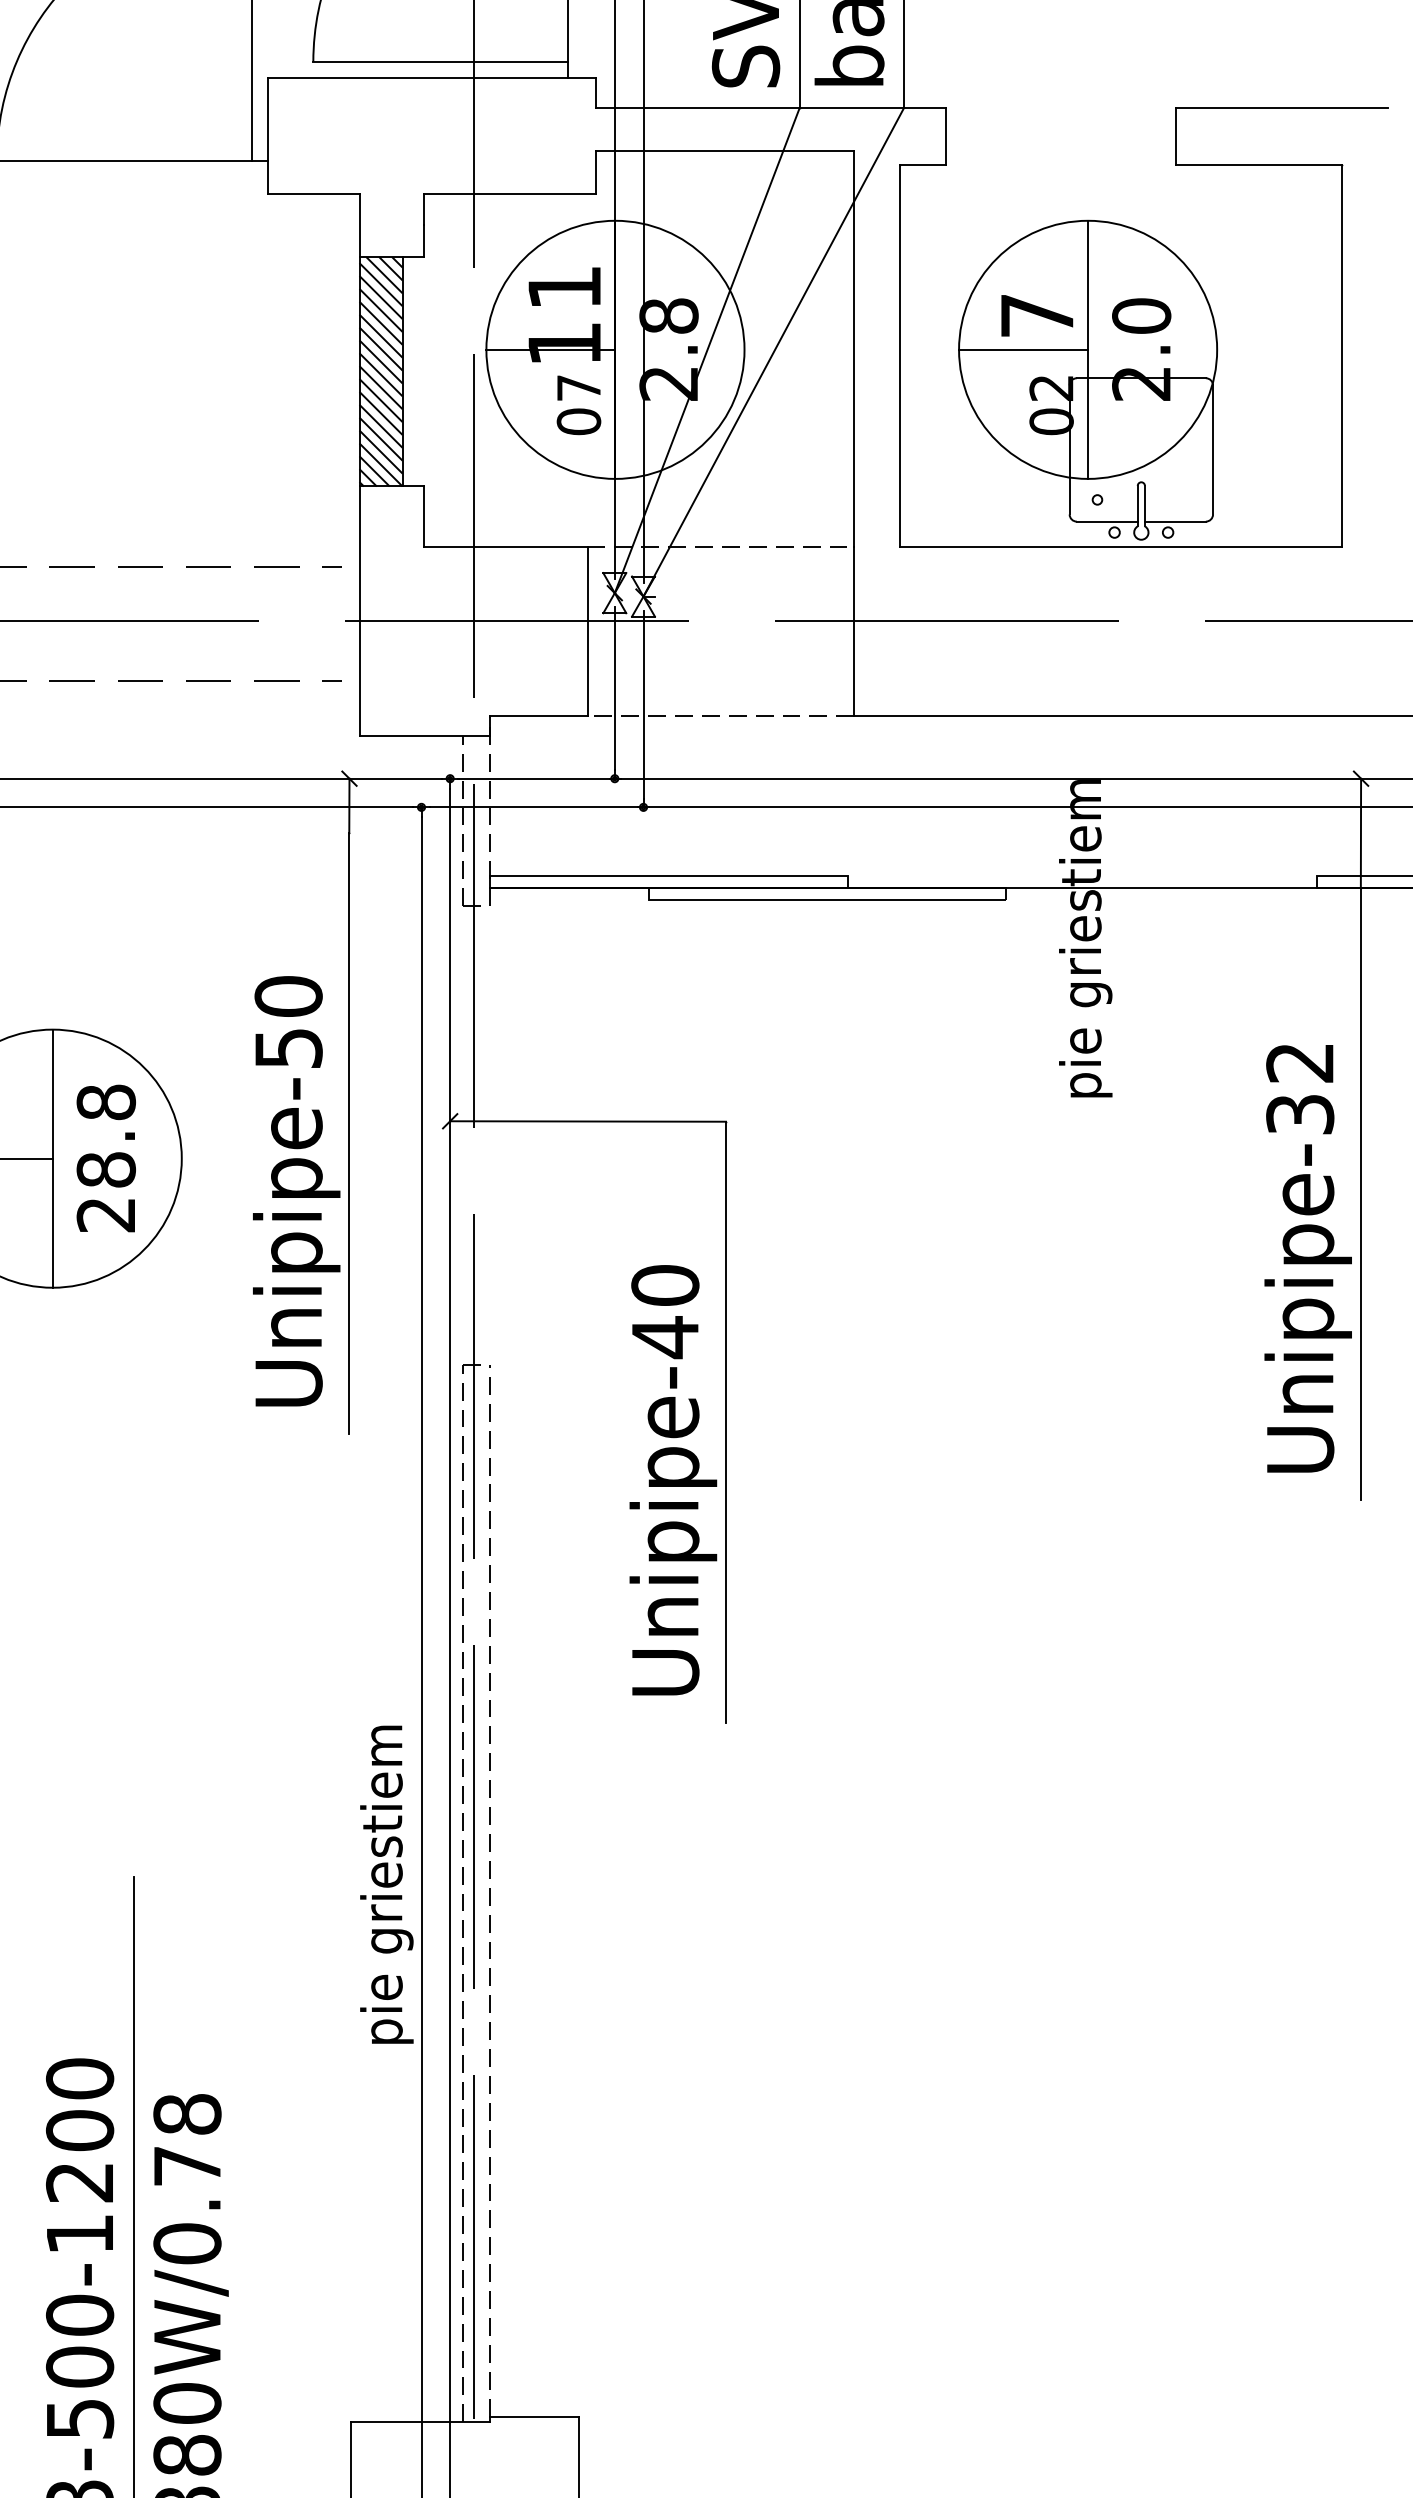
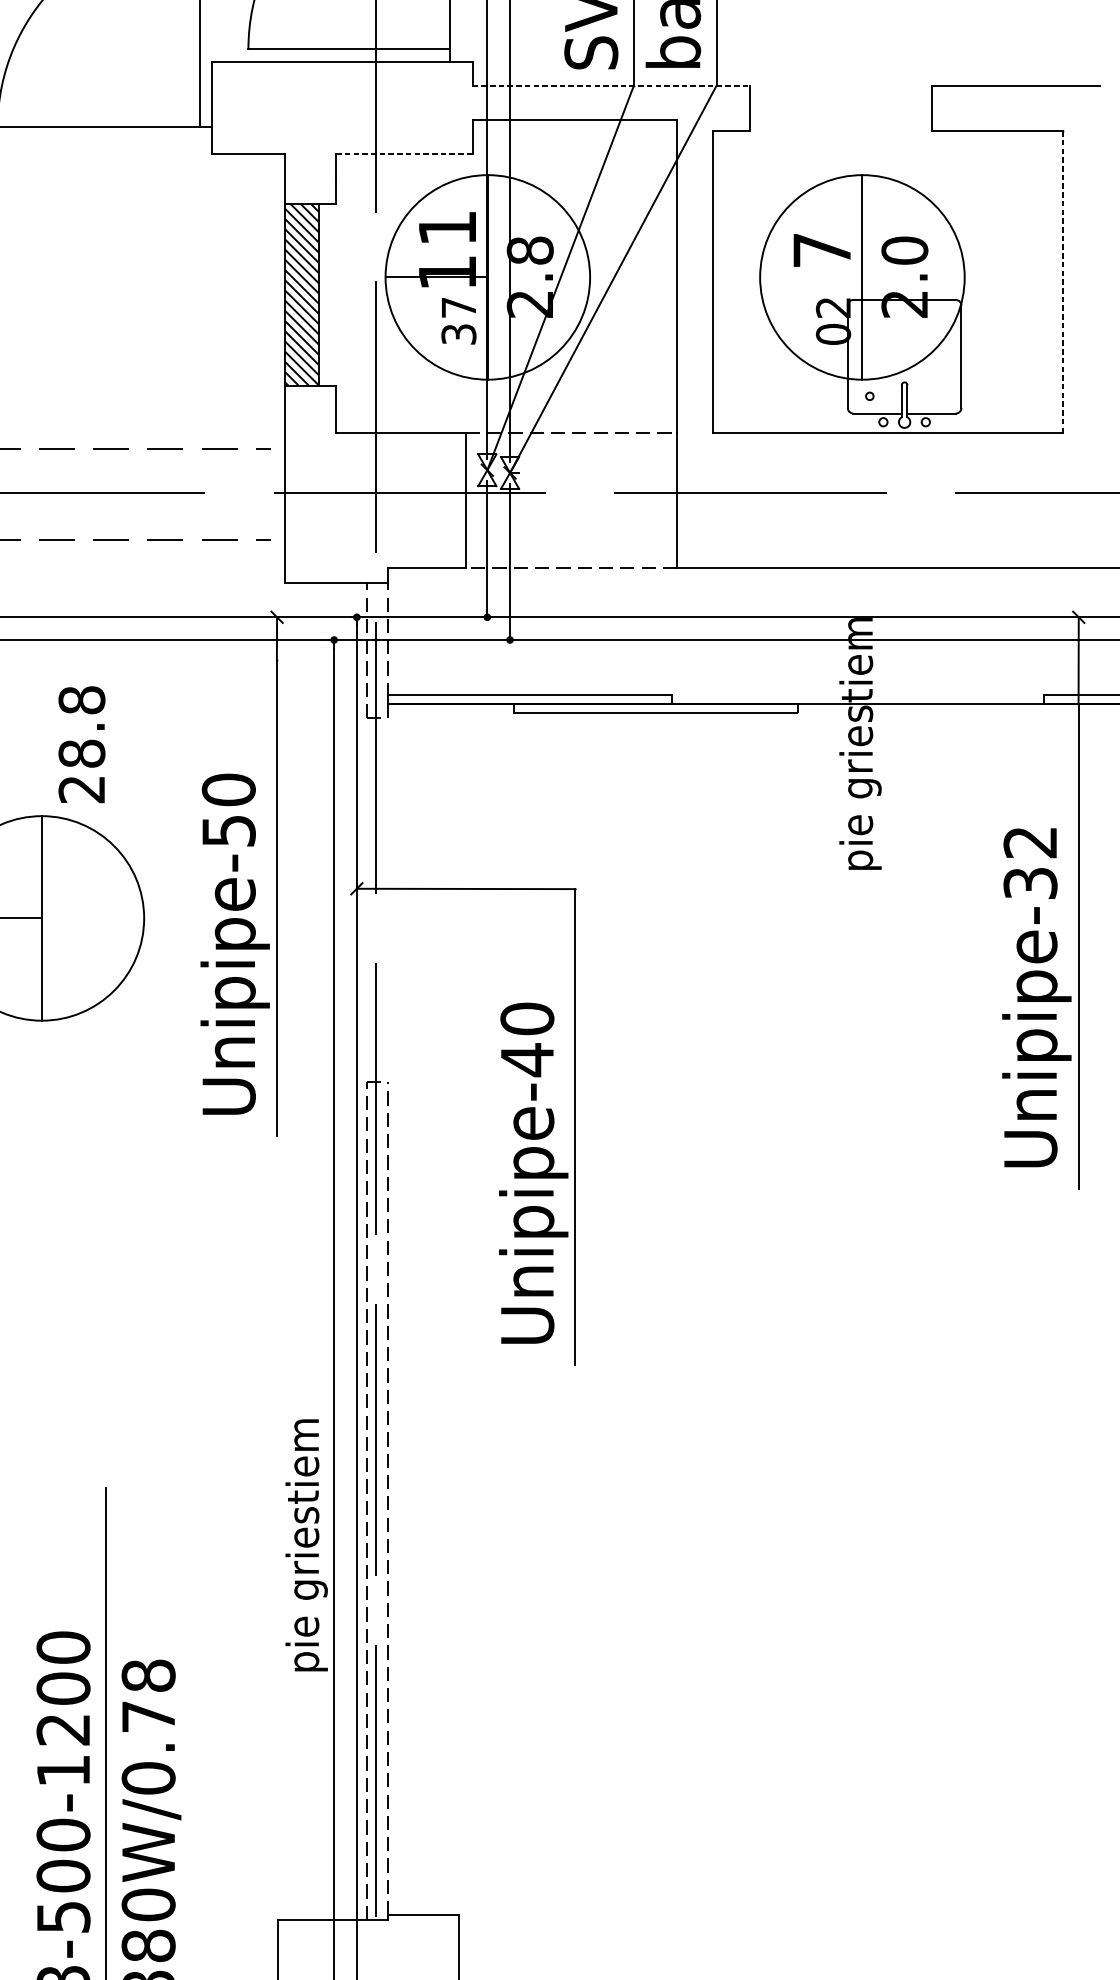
line: (771, 107) -> (611, 85), solid -> dashed
line: (510, 193) -> (404, 153), solid -> dashed
line: (1023, 349) -> (811, 277), removed
line: (1341, 355) -> (1063, 281), solid -> dashed
text: (578, 421) -> (458, 334), 07 -> 37
text: (105, 1158) -> (81, 744), moved
text: (386, 1884) -> (306, 1545), moved

